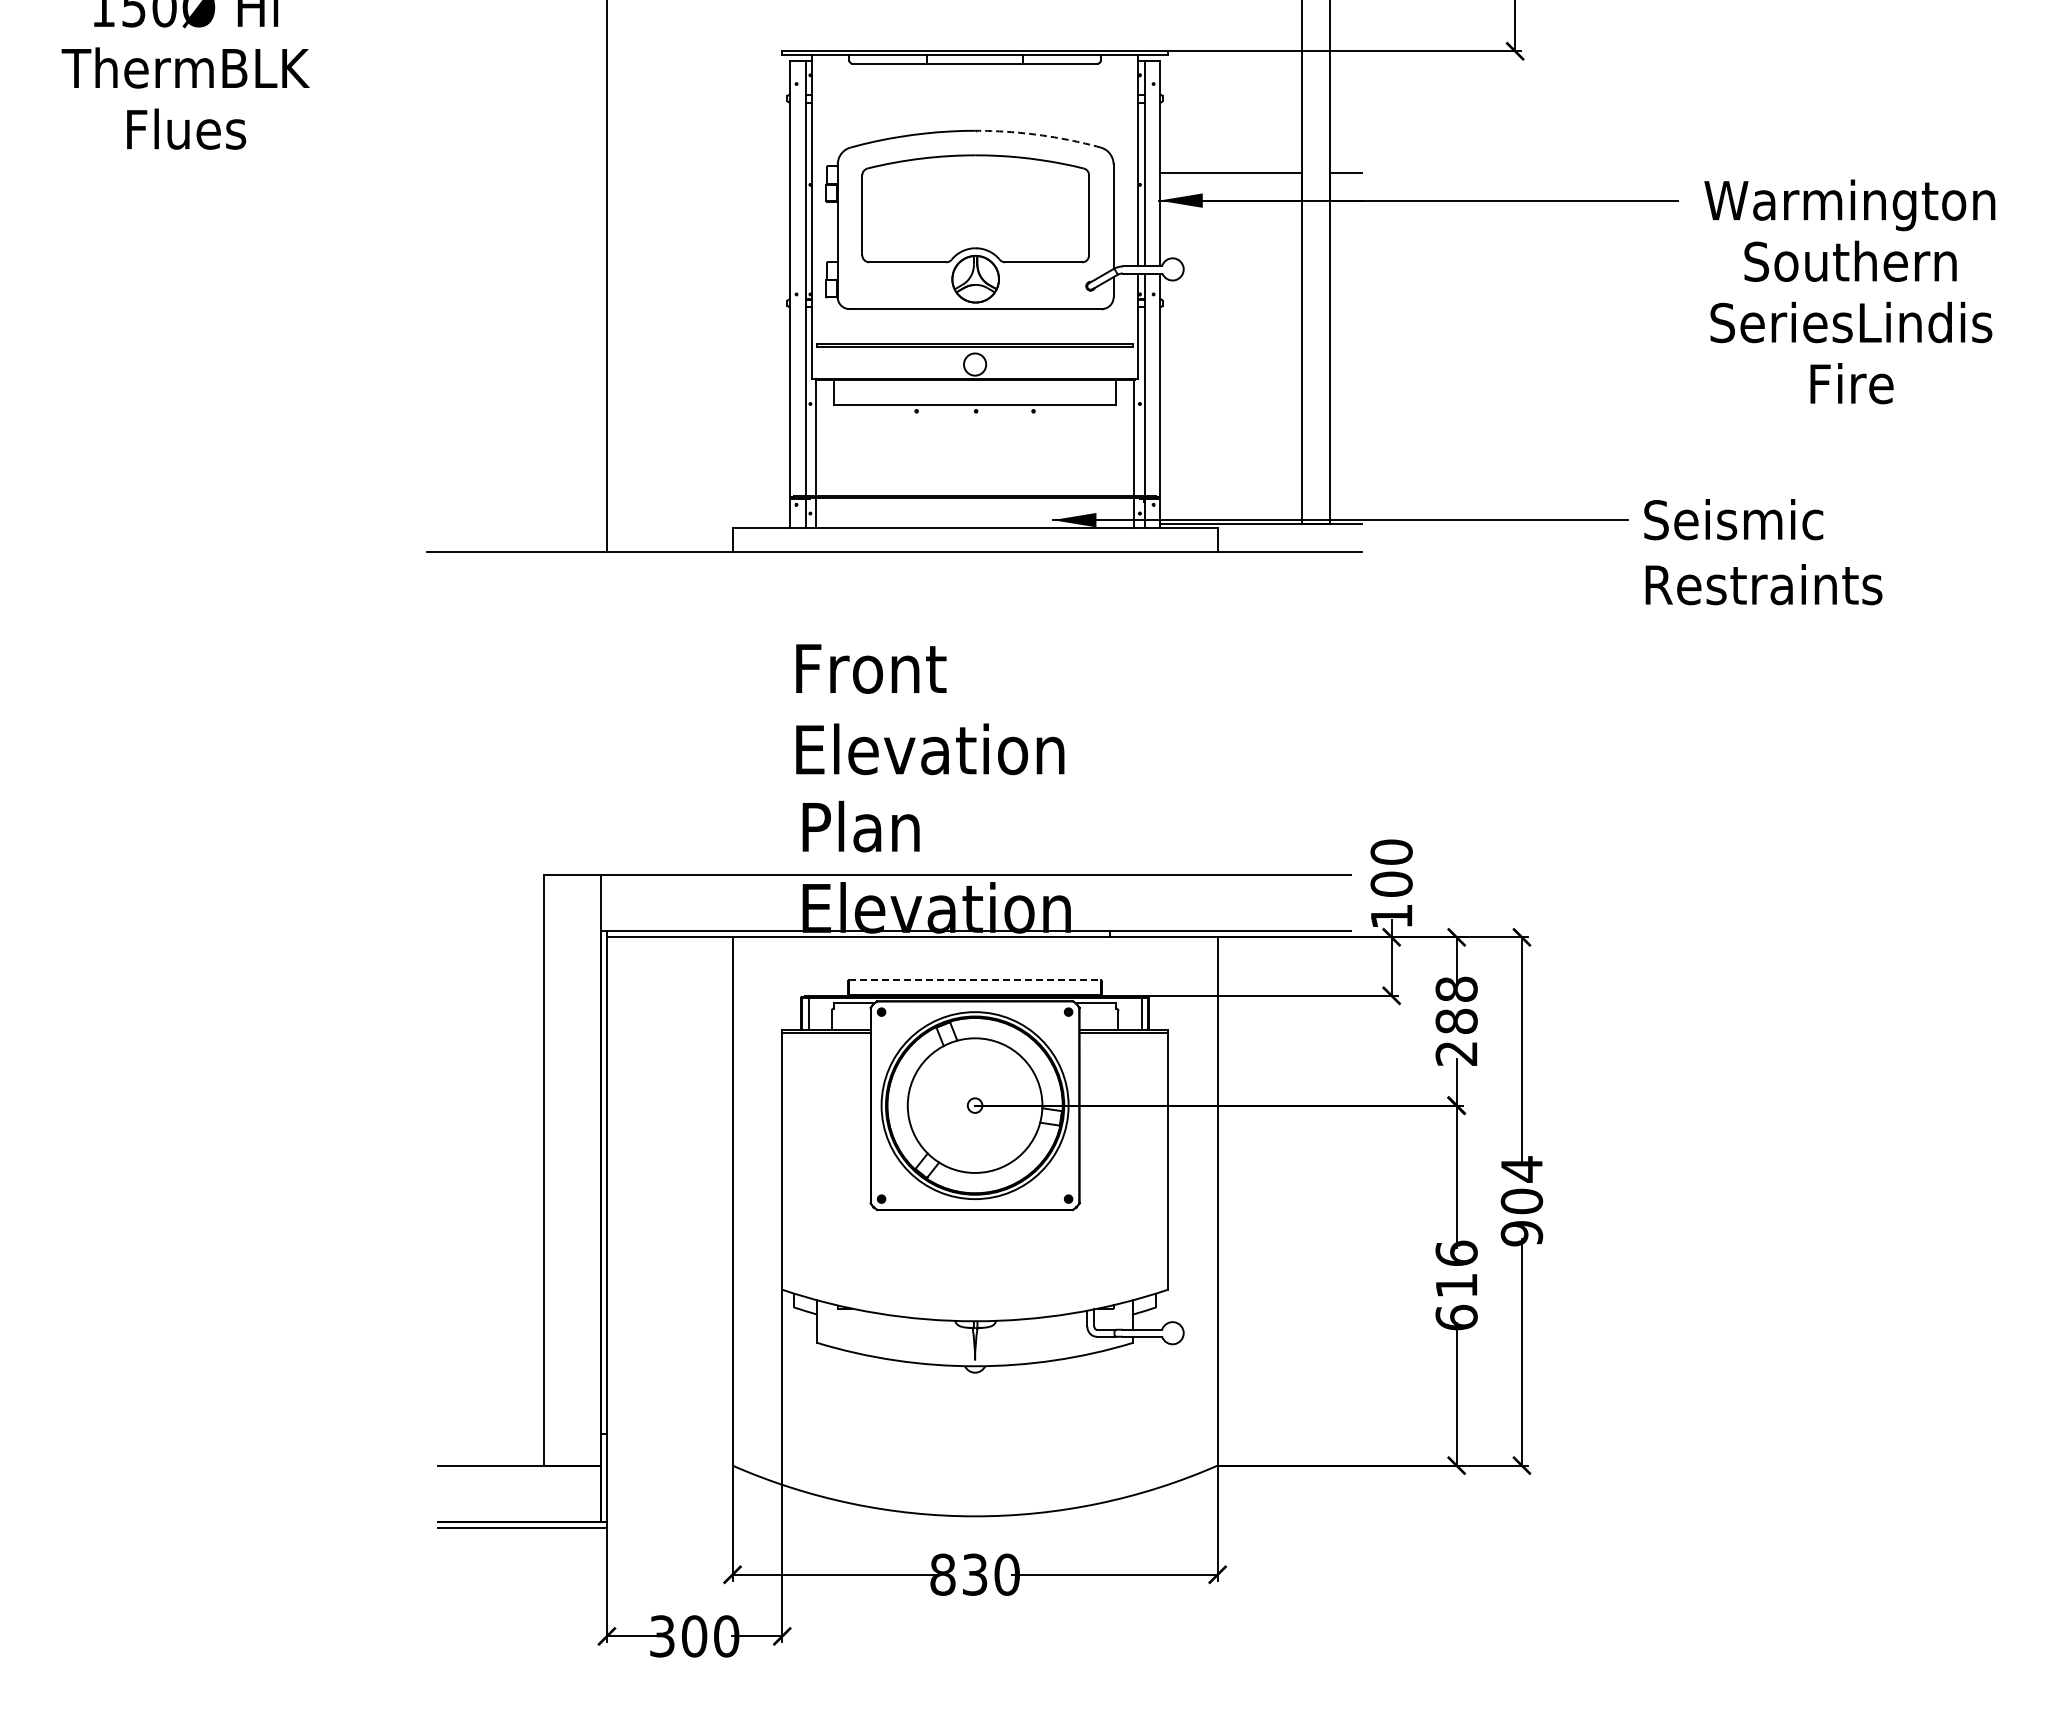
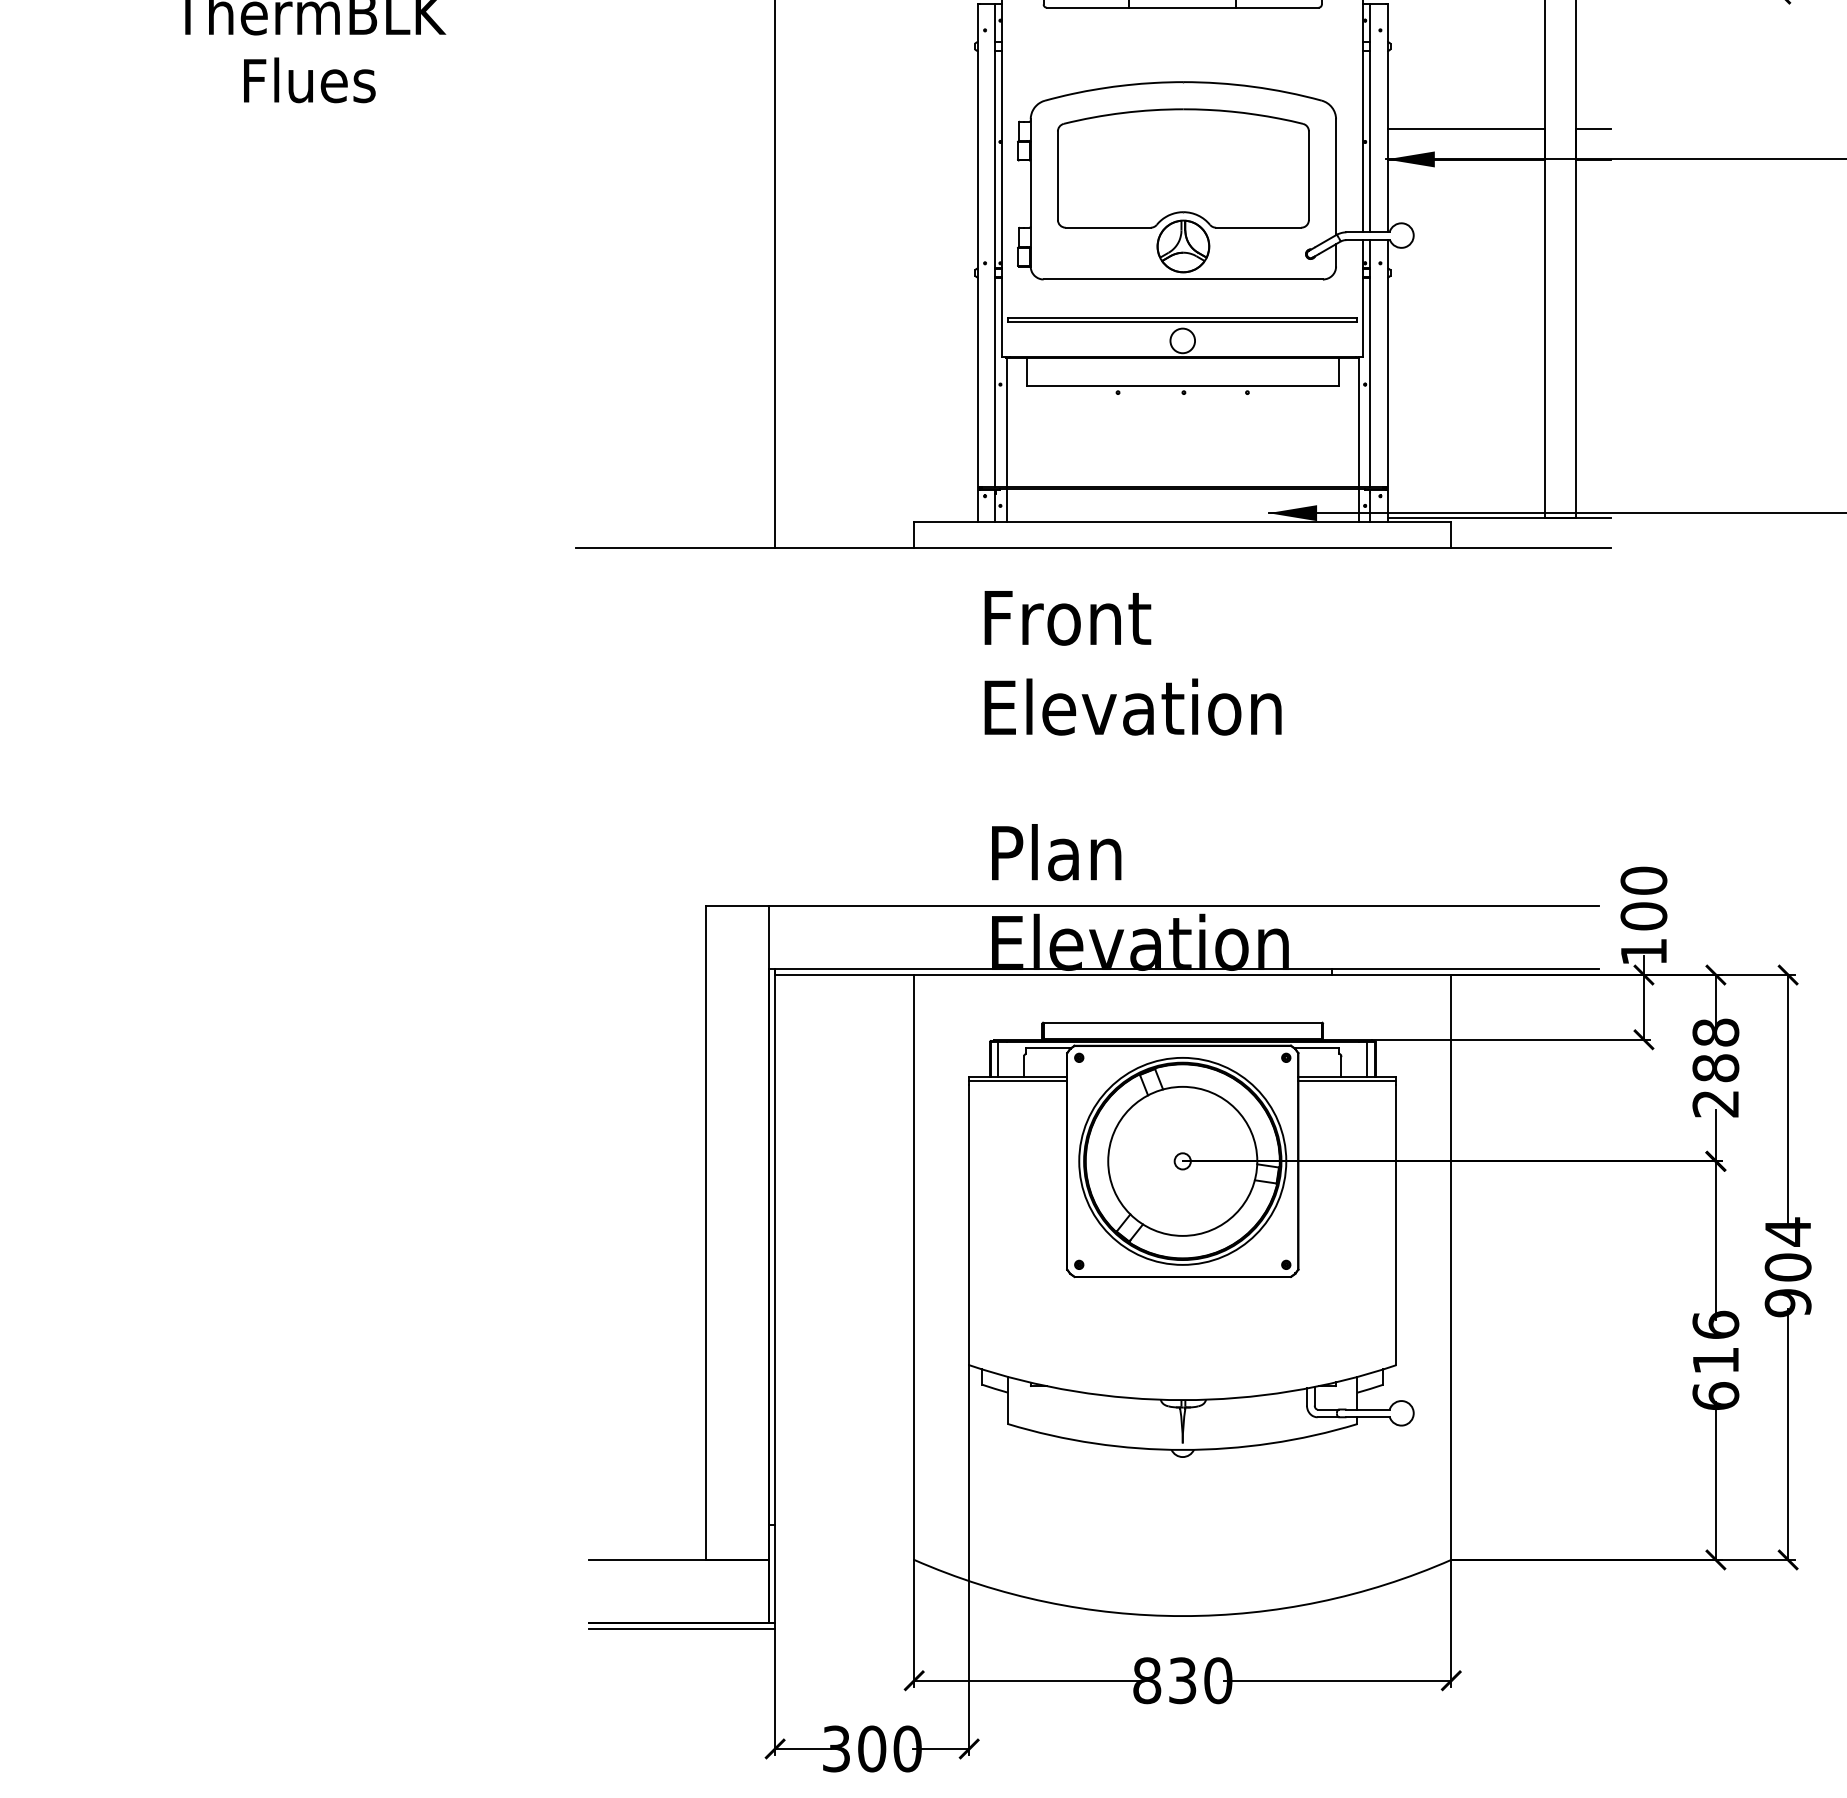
arc: (1038, 135) -> (1252, 87), dashed -> solid
text: (930, 709) -> (1133, 663), moved
line: (975, 980) -> (1183, 1022), dashed -> solid

